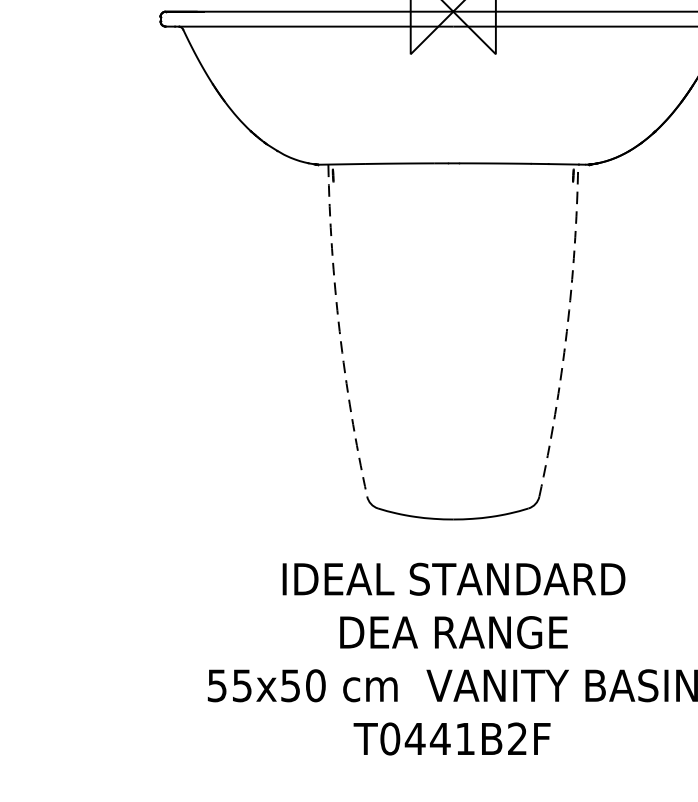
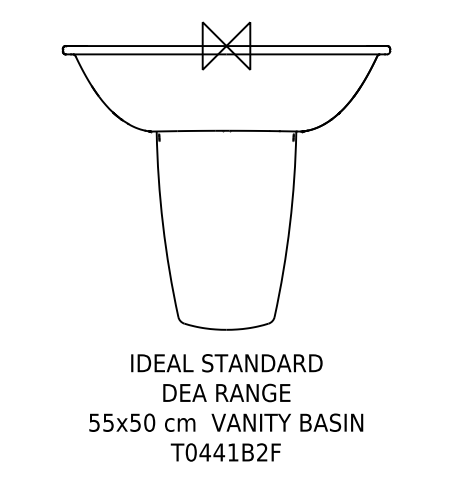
arc: (340, 331) -> (163, 224), dashed -> solid
arc: (566, 331) -> (289, 224), dashed -> solid

